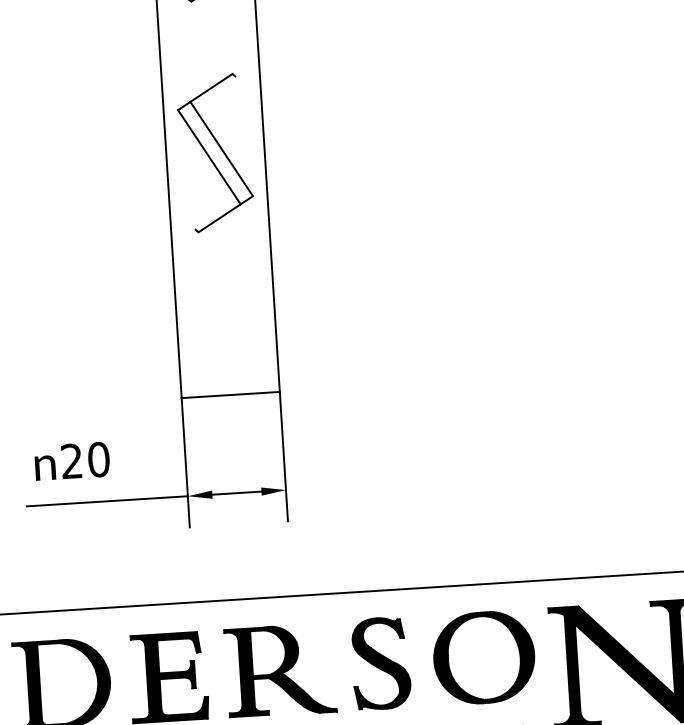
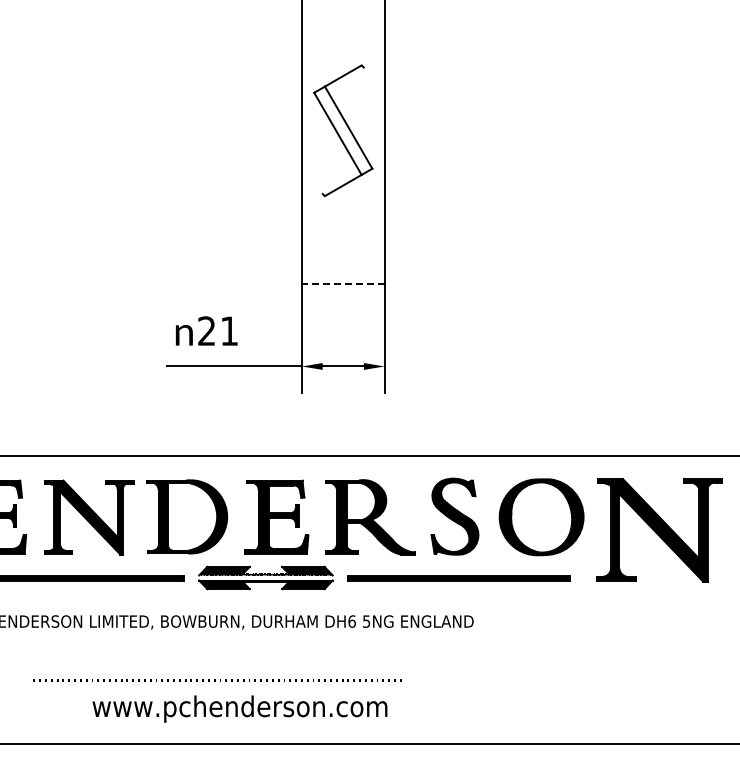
part: (215, 152) -> (343, 130), moved
line: (229, 395) -> (342, 284), solid -> dashed
text: (98, 460) -> (229, 331), 20 -> 21

